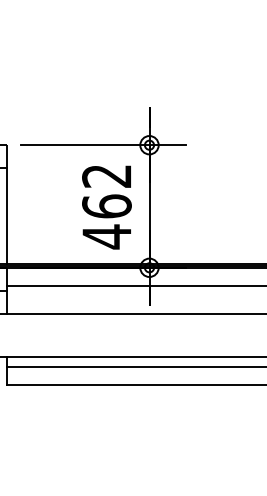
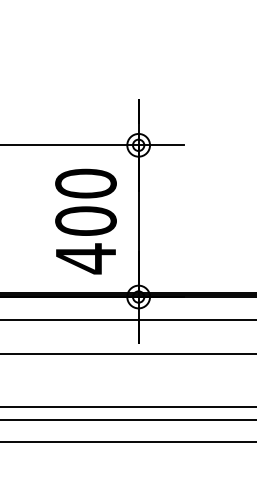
text: (106, 191) -> (85, 202), 462 -> 400

